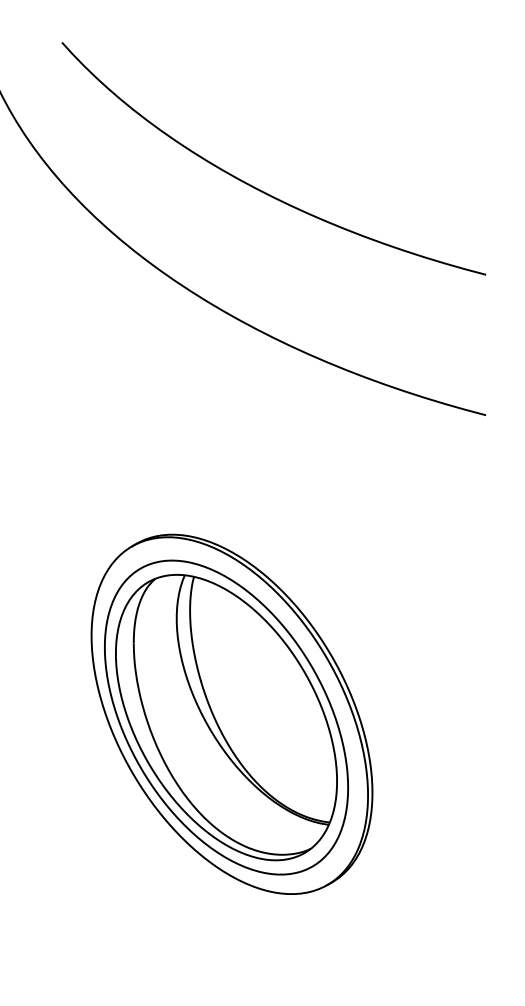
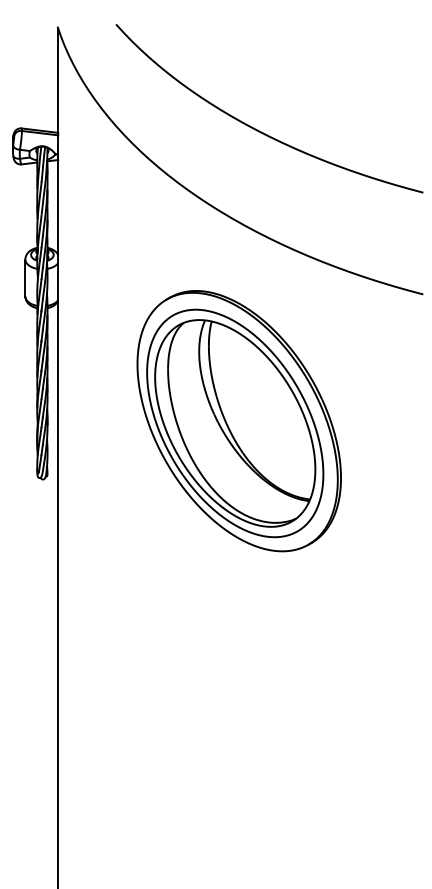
part: (230, 714) -> (238, 421), moved

